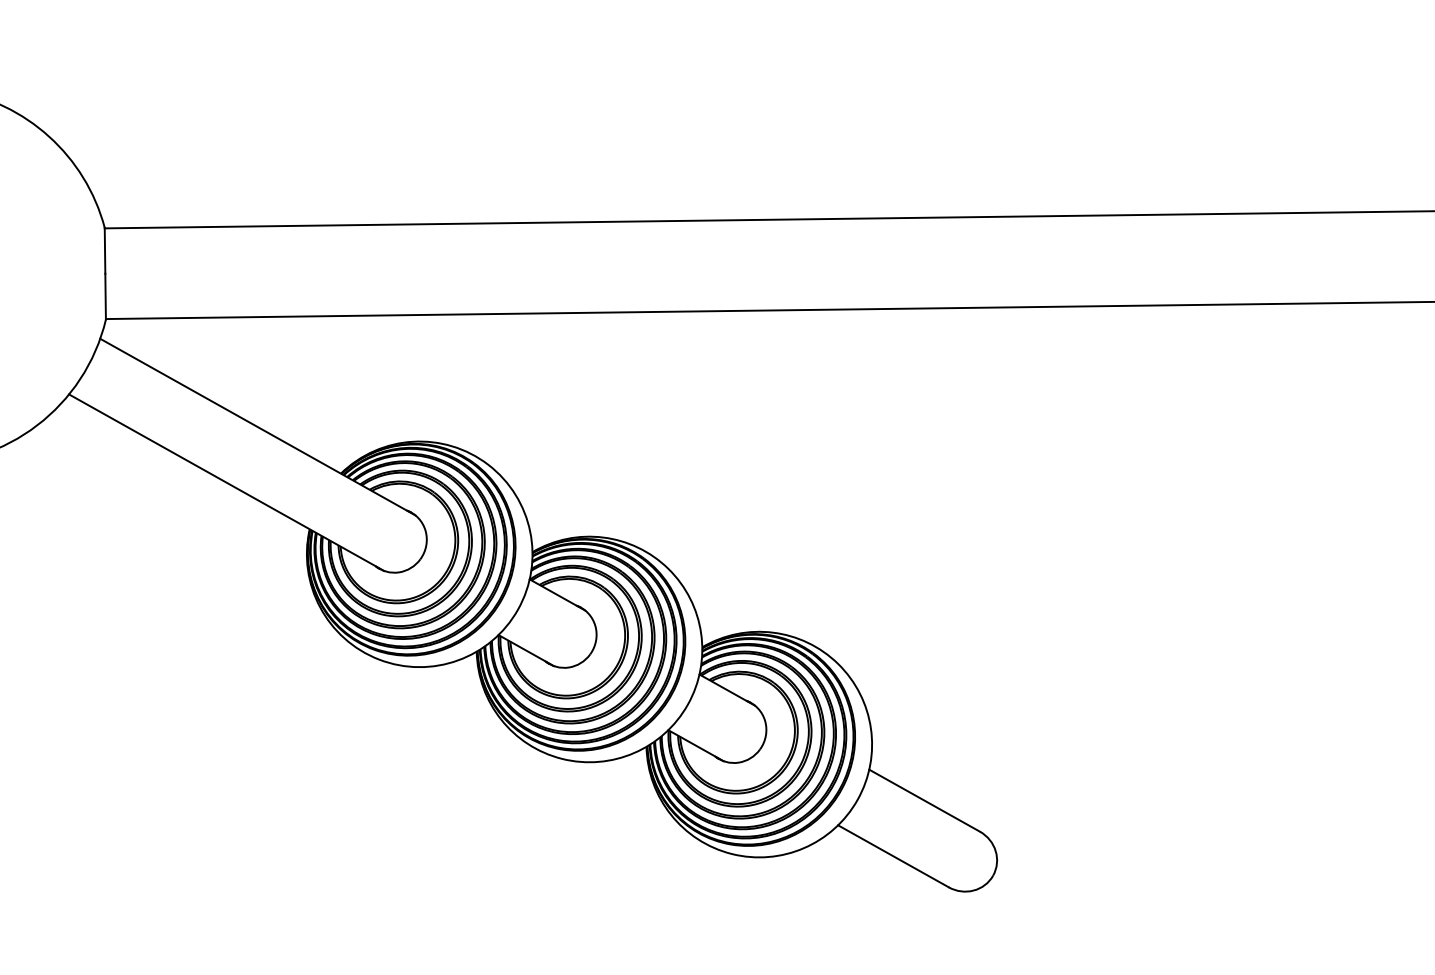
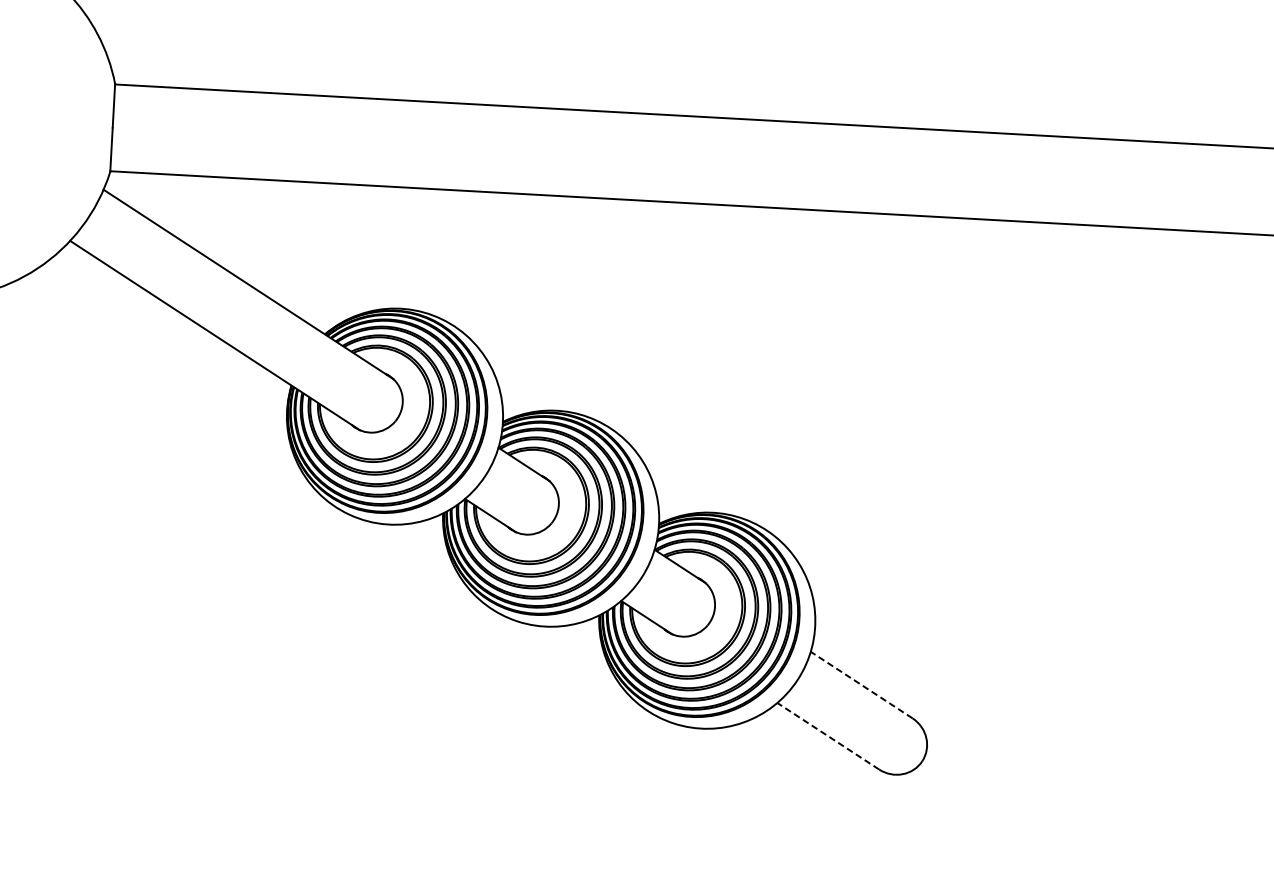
line: (924, 800) -> (861, 684), solid -> dashed
line: (893, 856) -> (828, 736), solid -> dashed

